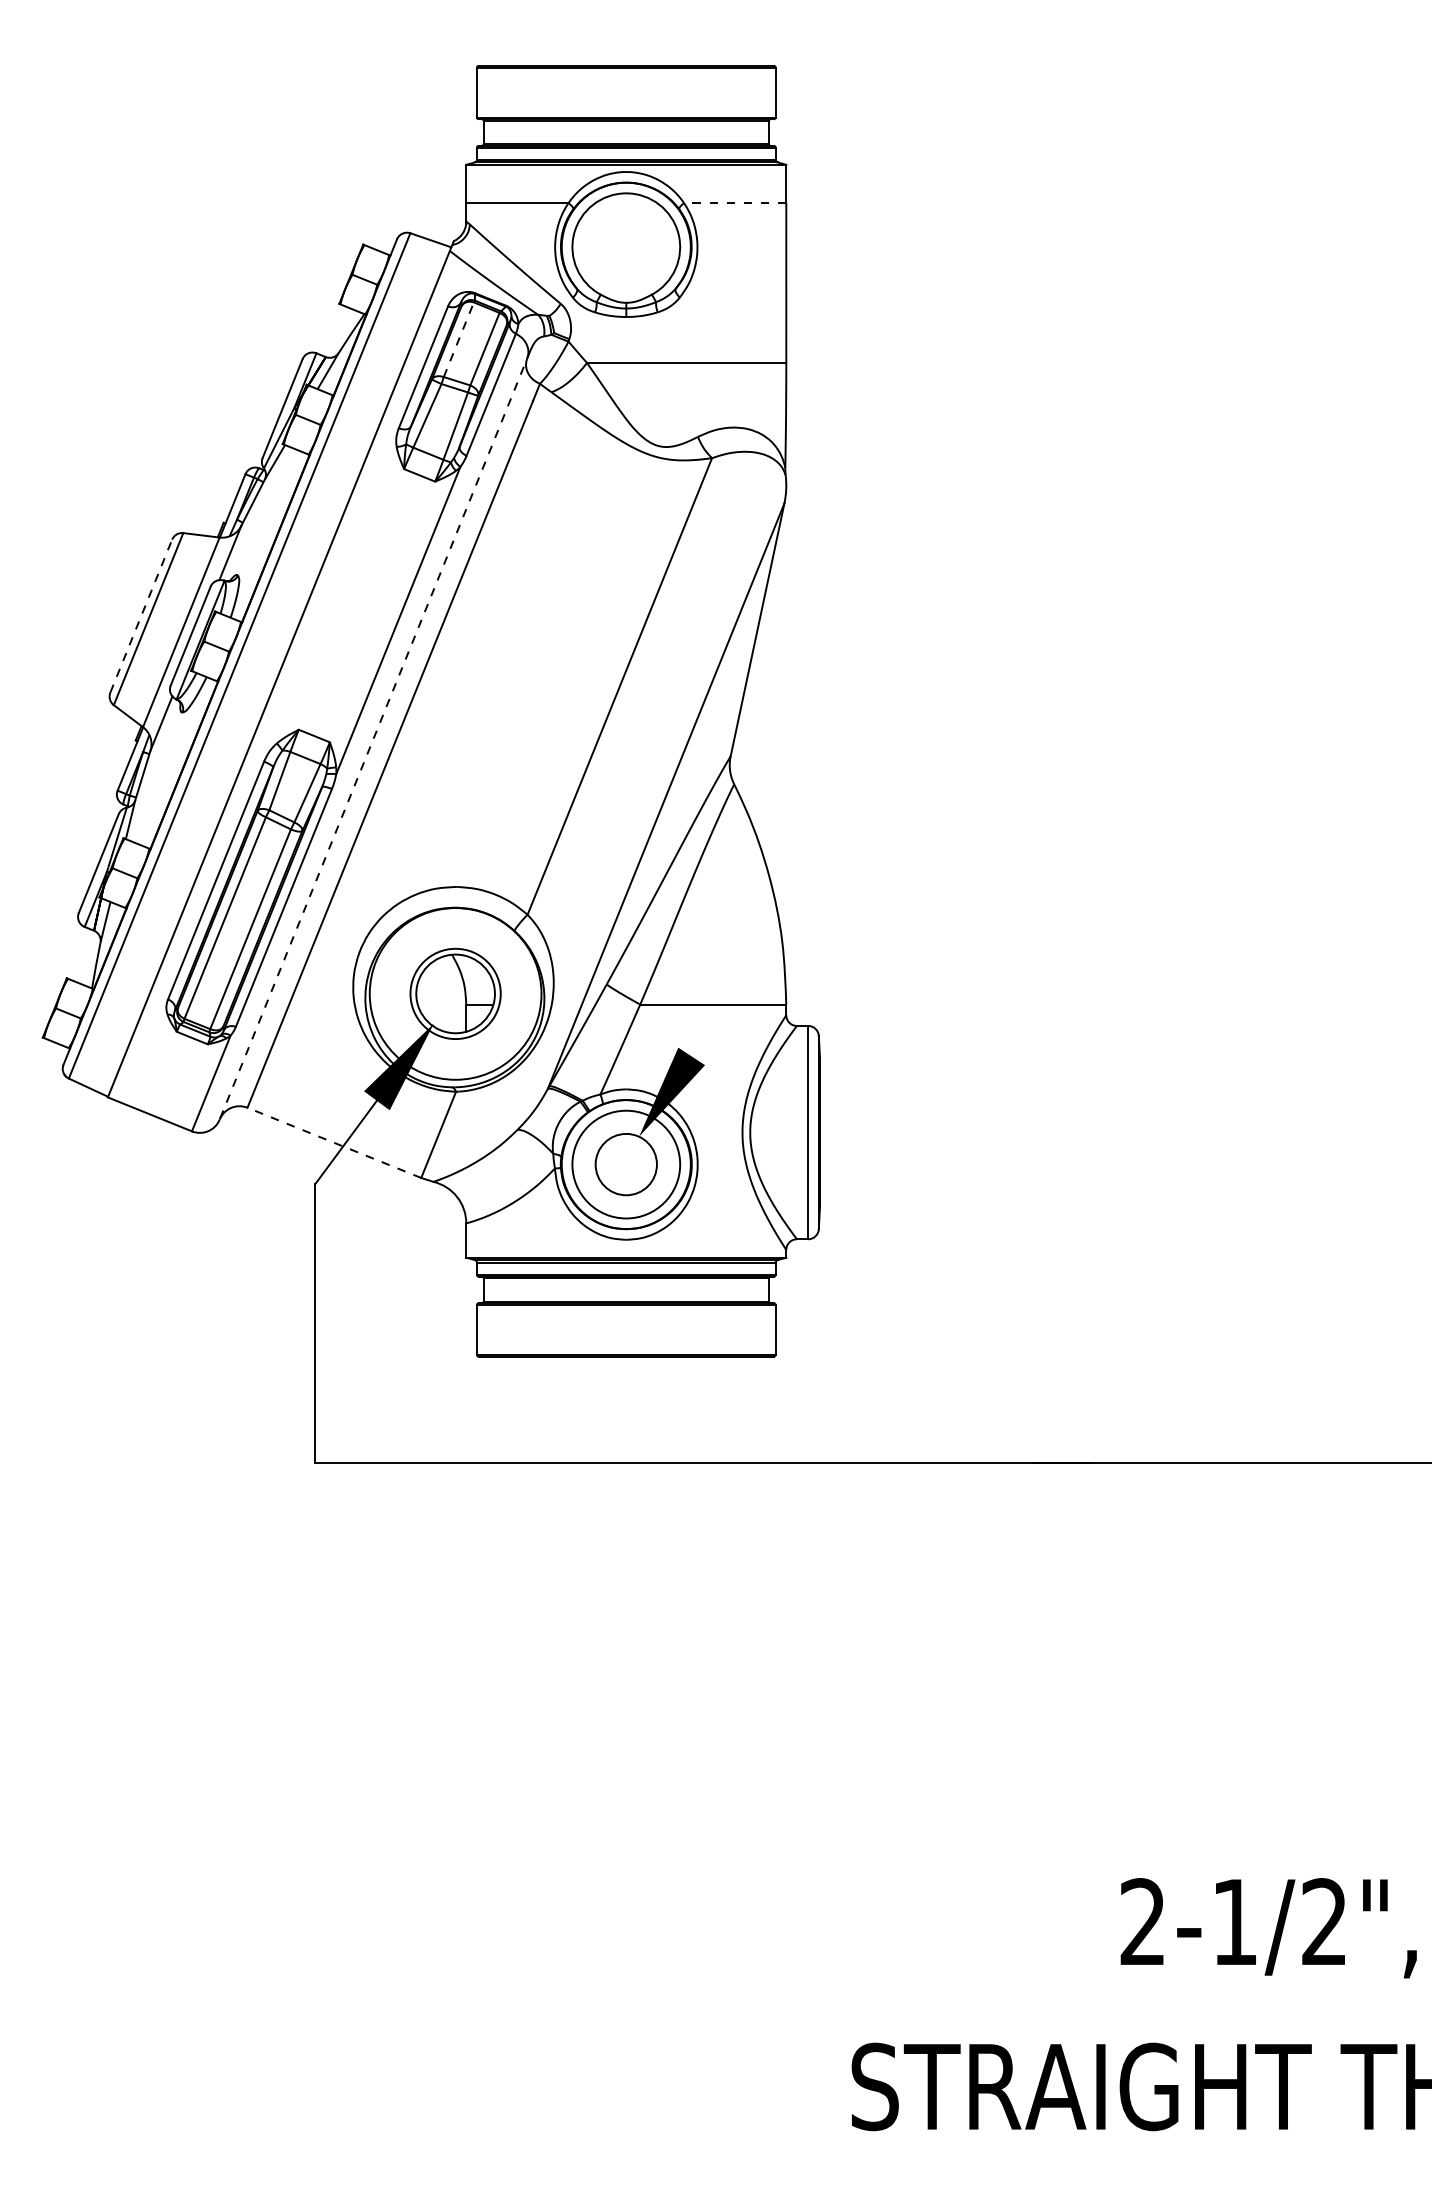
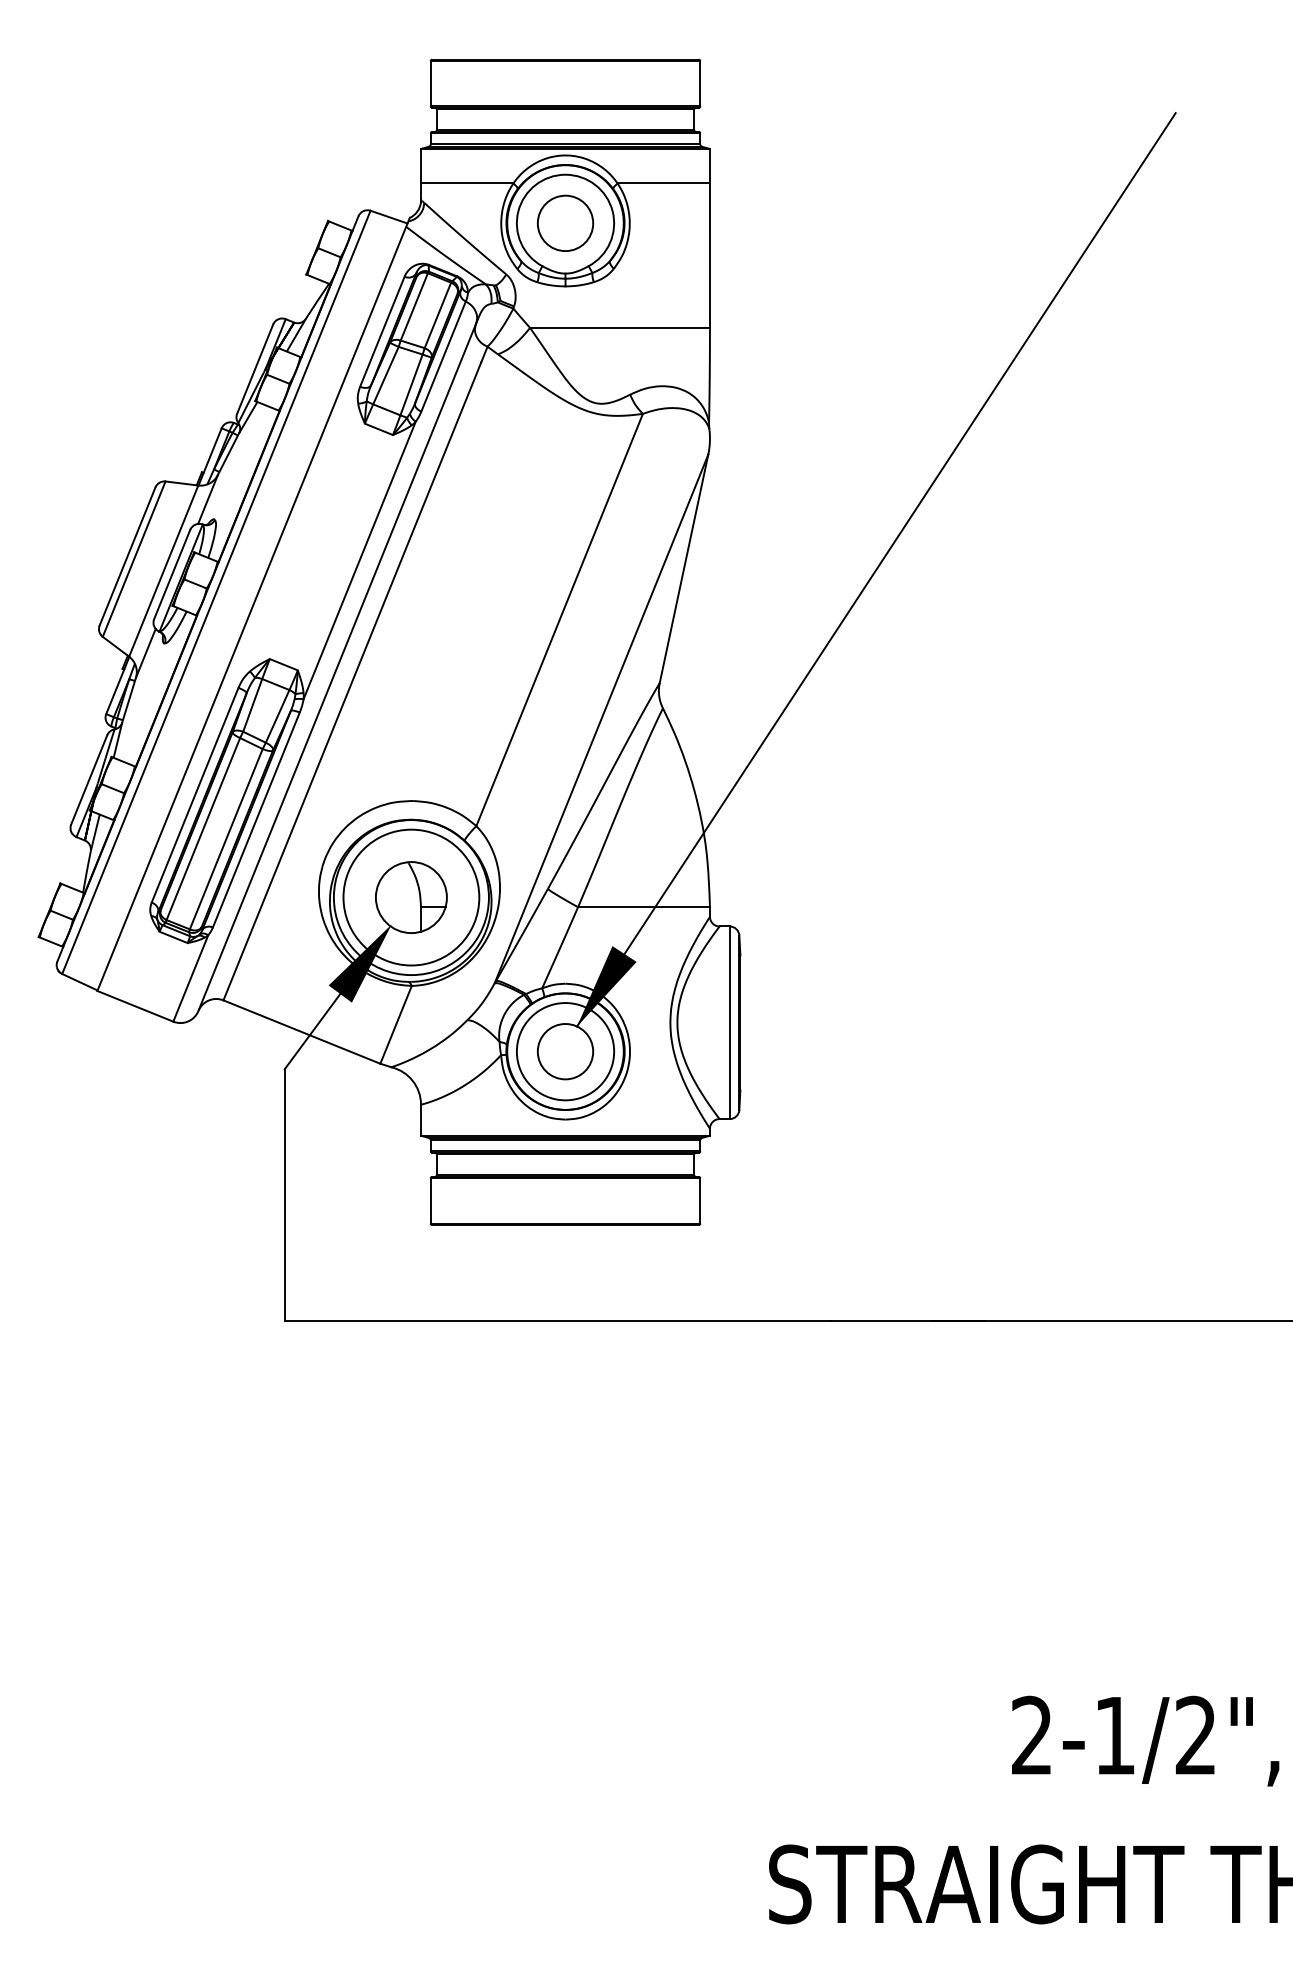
line: (734, 202) -> (663, 183), dashed -> solid
circle: (625, 246) -> (564, 222), added
line: (459, 339) -> (414, 306), dashed -> solid
line: (141, 615) -> (127, 555), dashed -> solid
line: (970, 630) -> (876, 569), added
line: (373, 738) -> (337, 666), dashed -> solid
circle: (455, 993) -> (411, 897), size x1.67
line: (334, 1142) -> (302, 1031), dashed -> solid

